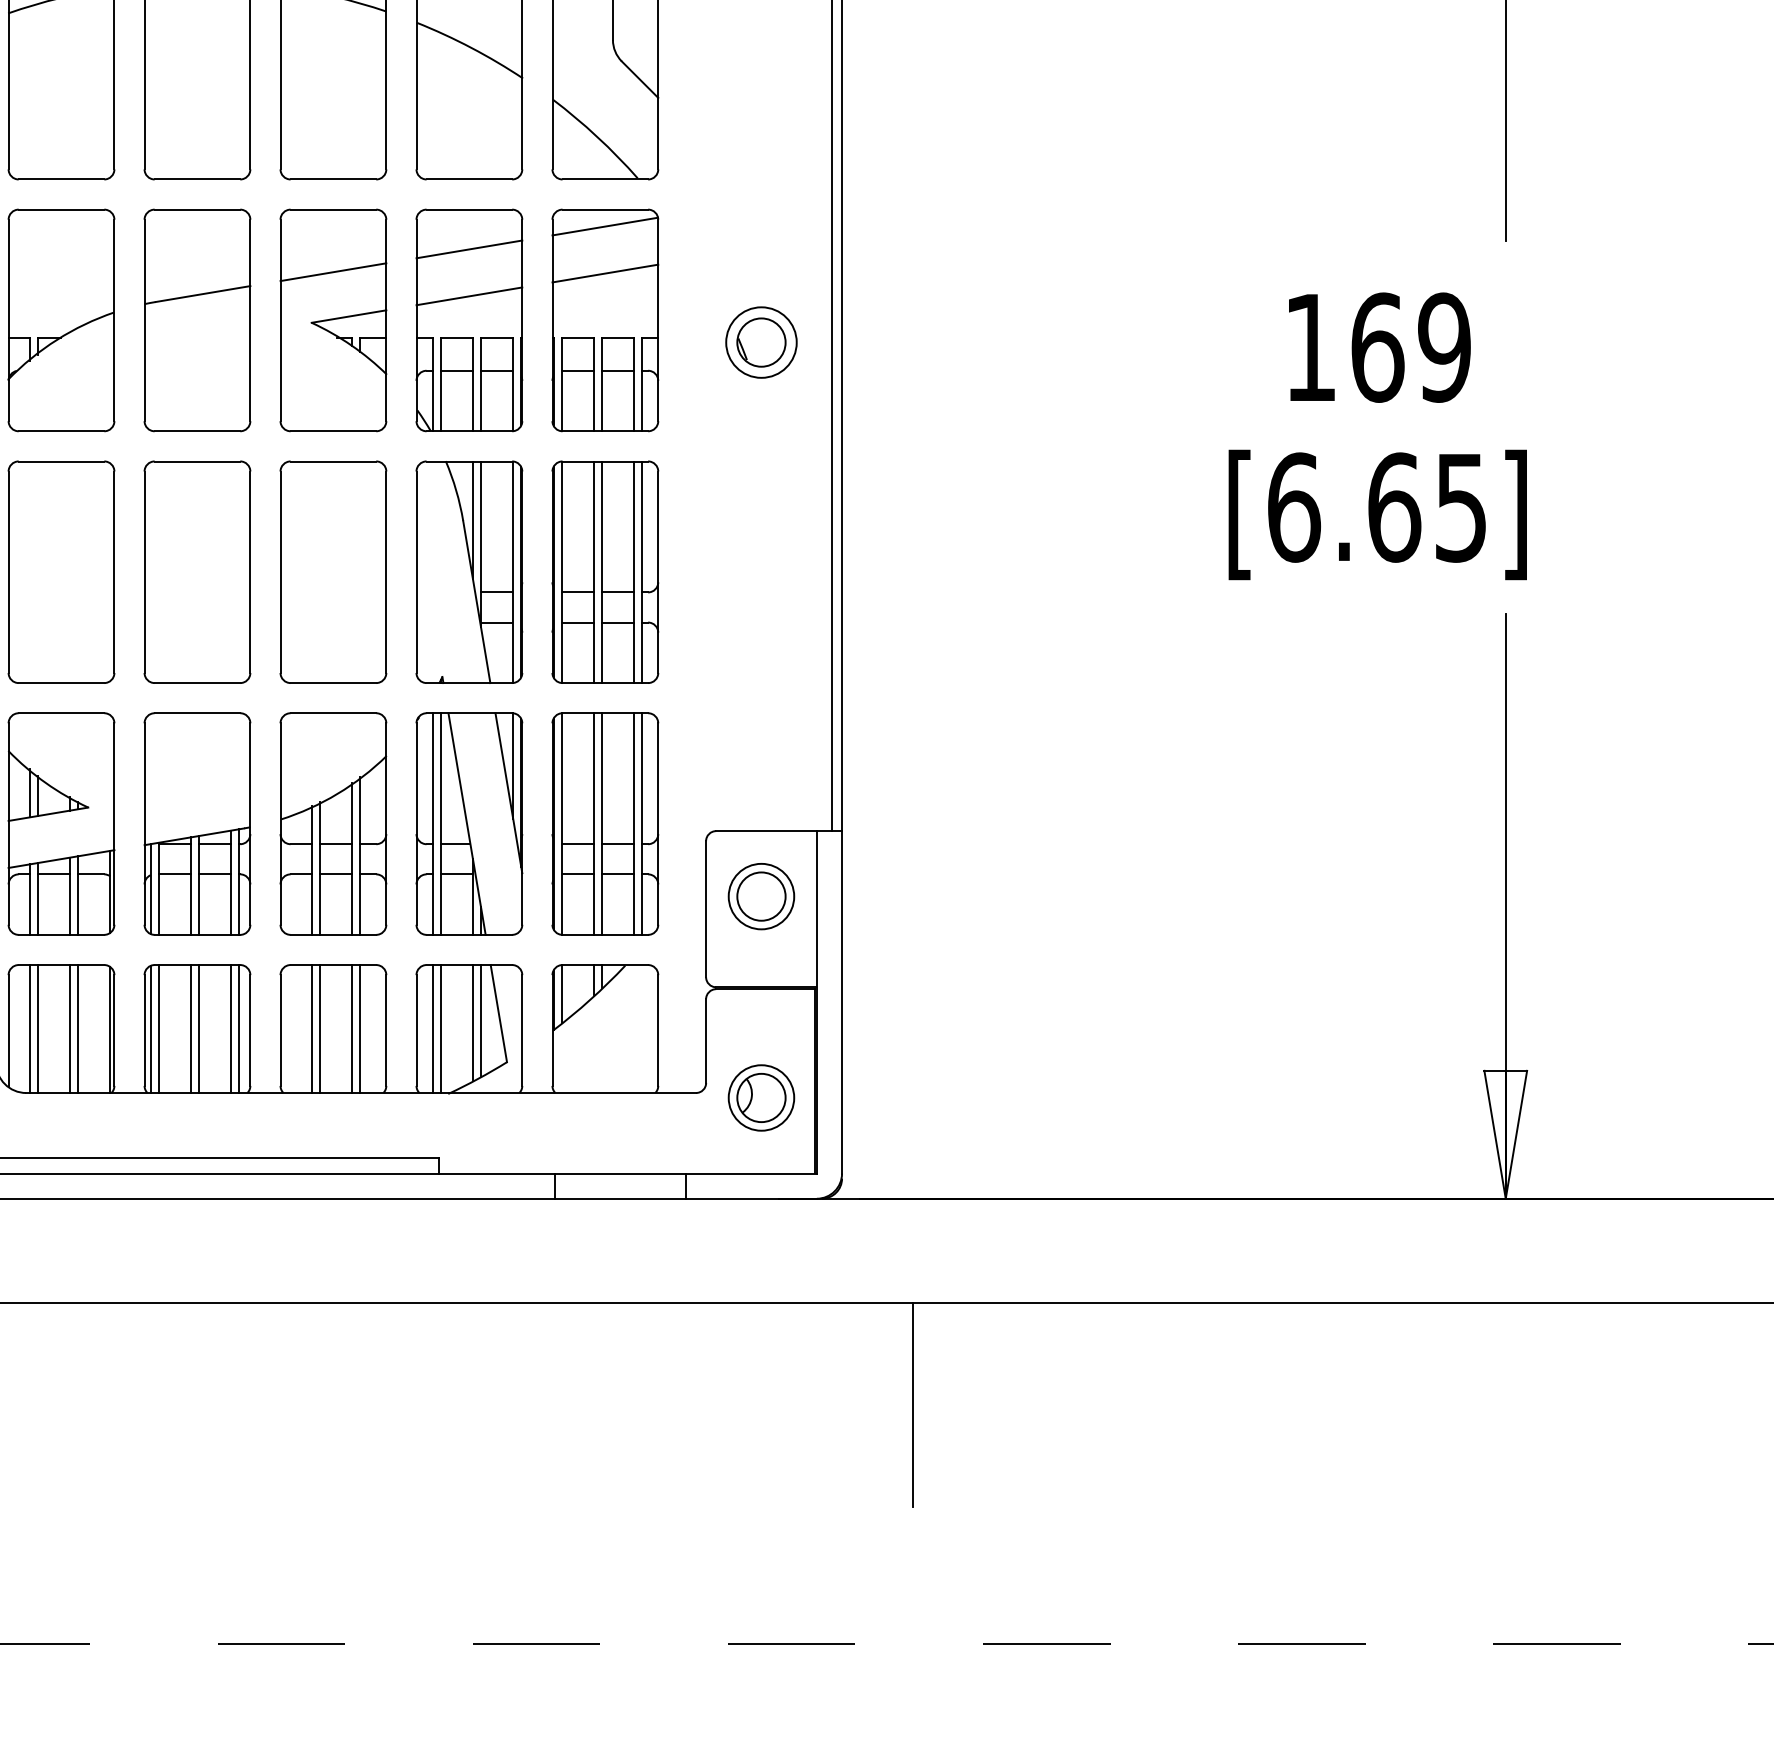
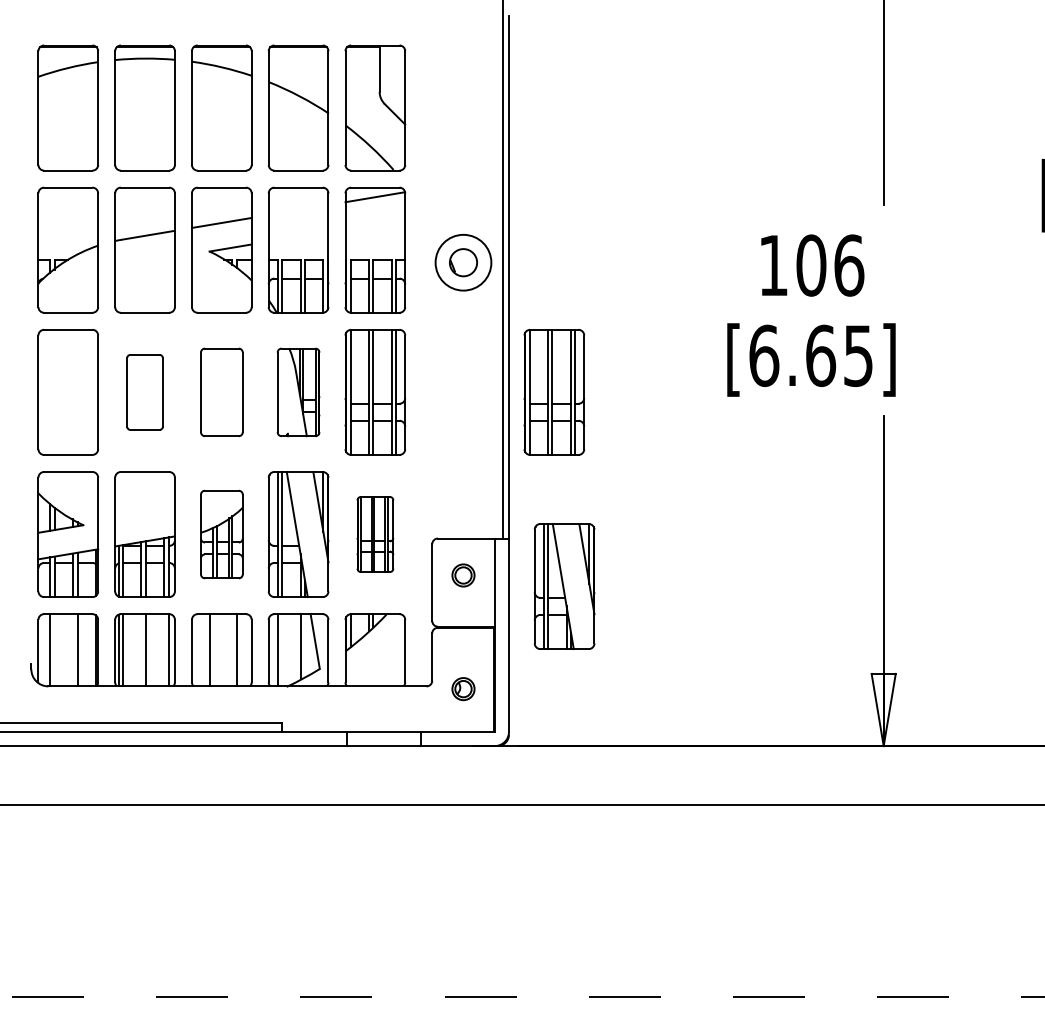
line: (469, 250) -> (298, 210), removed
line: (605, 273) -> (375, 223), removed
line: (469, 296) -> (298, 236), removed
circle: (761, 342) -> (463, 262), size x1.4
text: (1411, 347) -> (830, 265), 169 -> 106
part: (196, 572) -> (144, 392), size x0.6
part: (332, 572) -> (221, 392), size x0.7
part: (469, 572) -> (298, 392), size x0.7
part: (922, 572) -> (554, 392), added
part: (332, 823) -> (221, 534), size x0.7
part: (605, 823) -> (375, 534), size x0.6
part: (761, 896) -> (463, 575), size x0.6
part: (940, 916) -> (564, 586), added
line: (481, 1020) -> (305, 645), removed
line: (37, 1029) -> (54, 650), removed
line: (70, 1029) -> (73, 650), removed
line: (191, 1029) -> (141, 650), removed
line: (231, 1029) -> (164, 650), removed
line: (320, 1029) -> (214, 650), removed
line: (352, 1029) -> (232, 650), removed
line: (440, 1029) -> (282, 650), removed
part: (761, 1096) -> (463, 688), size x0.6
line: (913, 1404) -> (549, 862), removed

